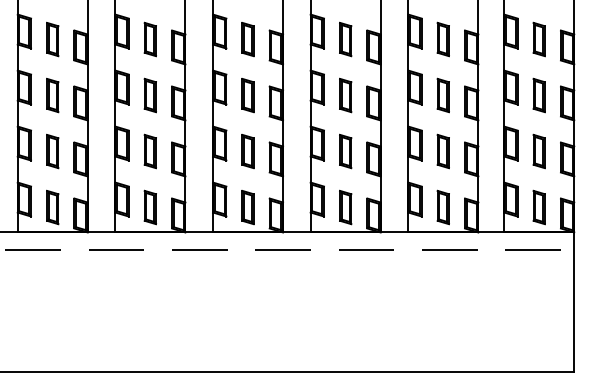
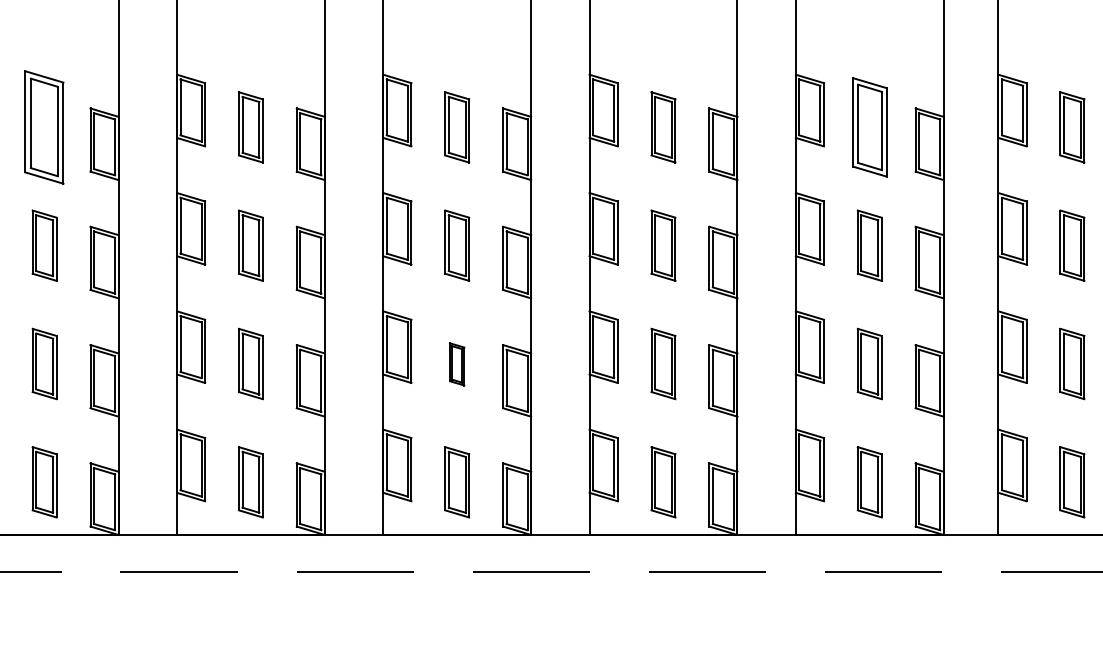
part: (52, 39) -> (44, 127), size x1.6
part: (442, 39) -> (868, 127), size x1.4
part: (247, 151) -> (456, 363), size x0.6

